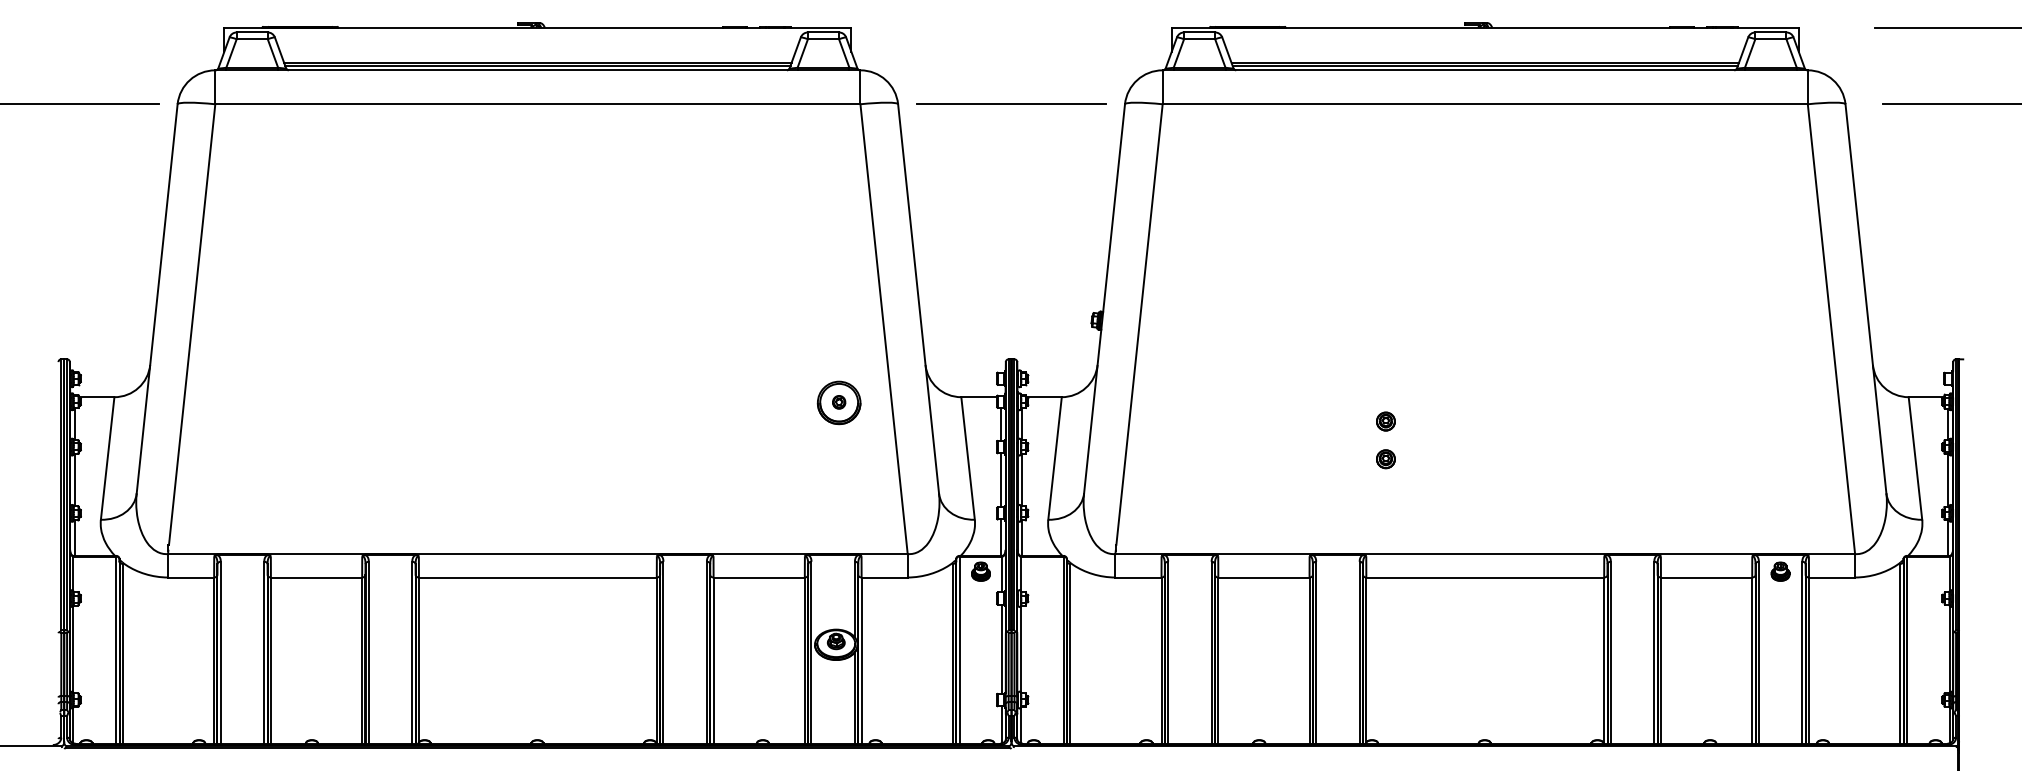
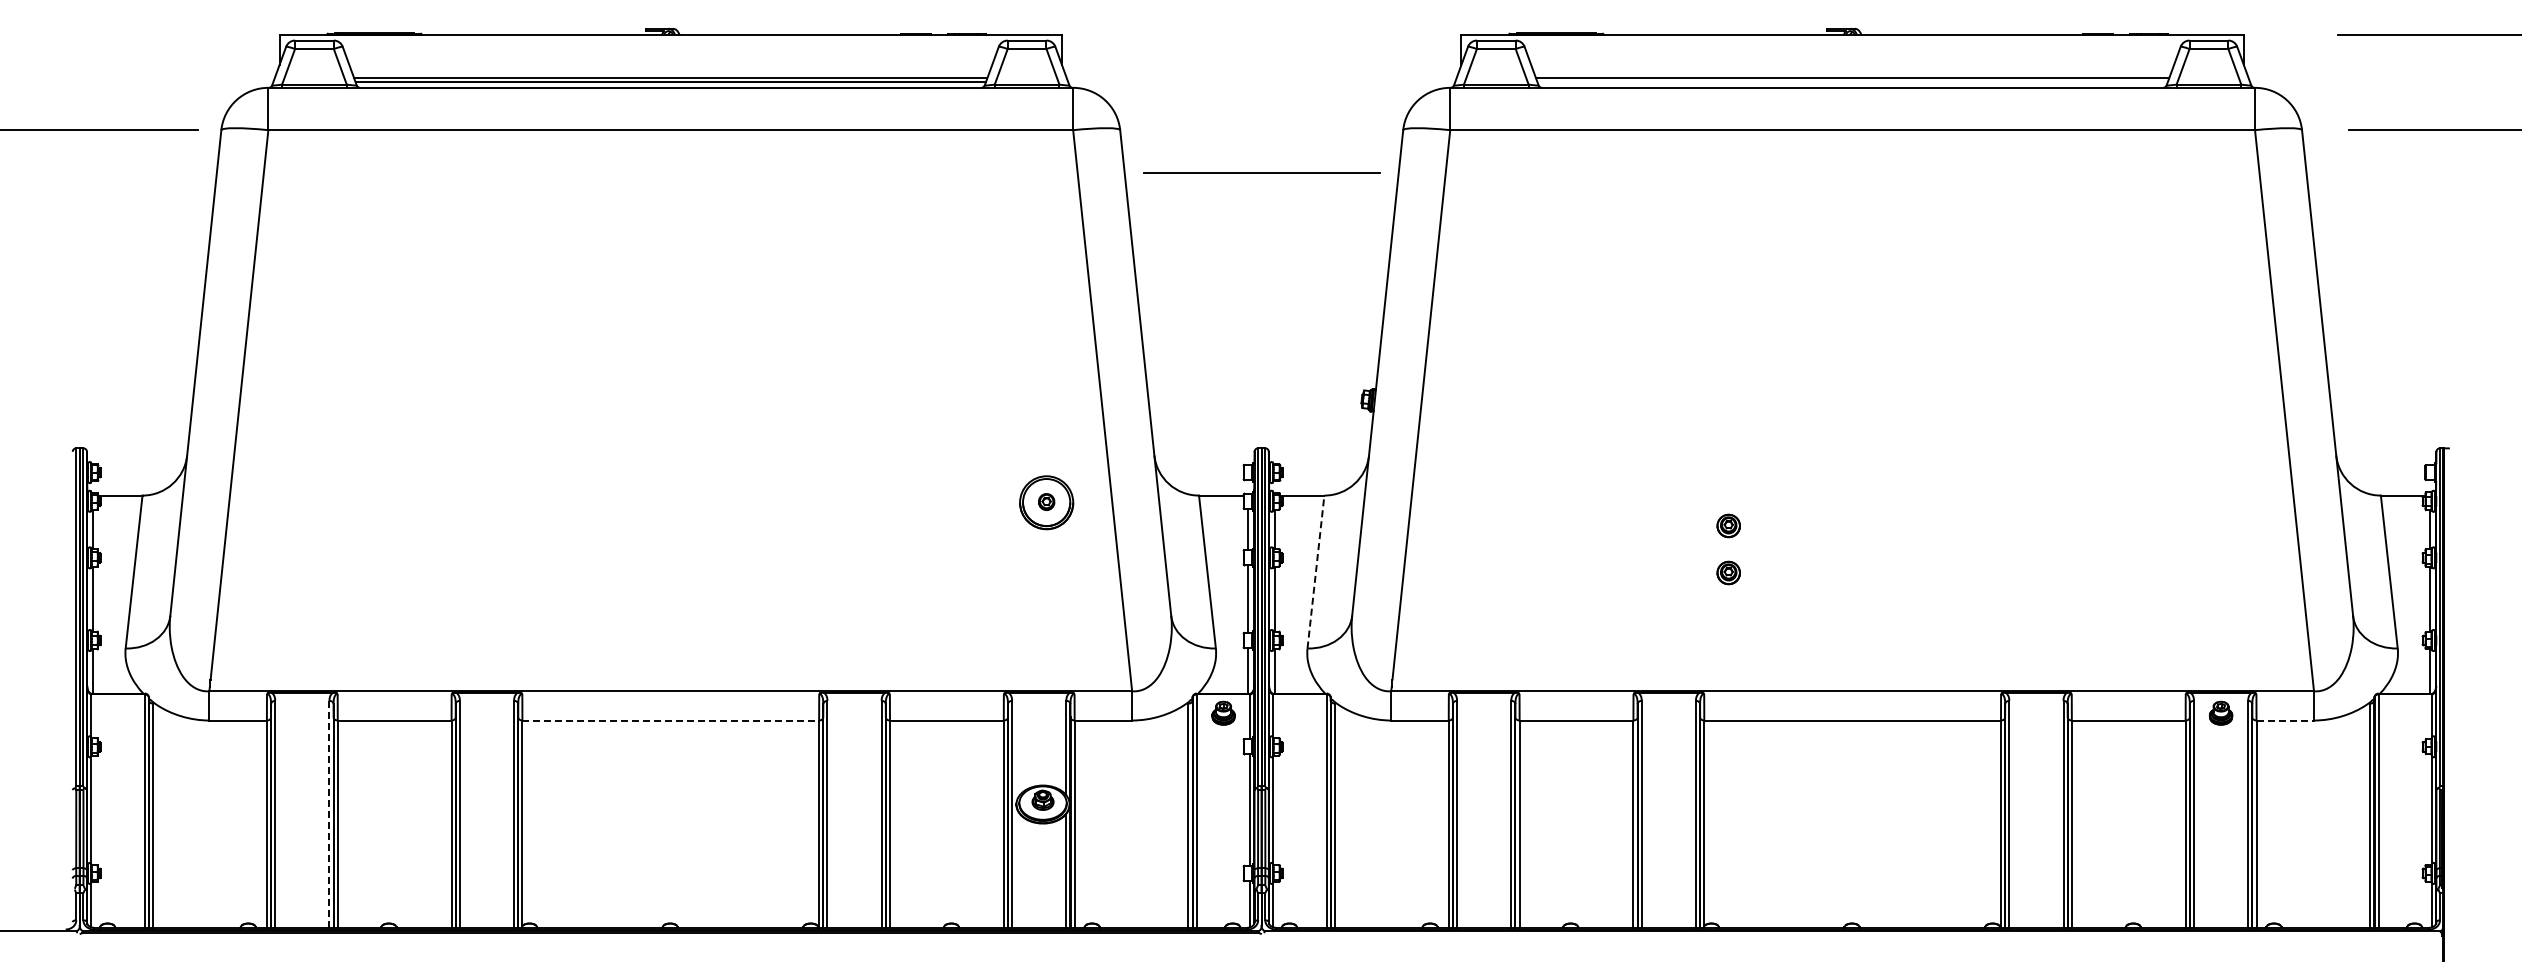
line: (1485, 66) -> (1852, 82), removed
line: (1011, 103) -> (1261, 172), moved
line: (1054, 458) -> (1315, 572), solid -> dashed
line: (538, 577) -> (671, 720), solid -> dashed
line: (1832, 577) -> (2285, 720), solid -> dashed
line: (264, 652) -> (329, 813), solid -> dashed

